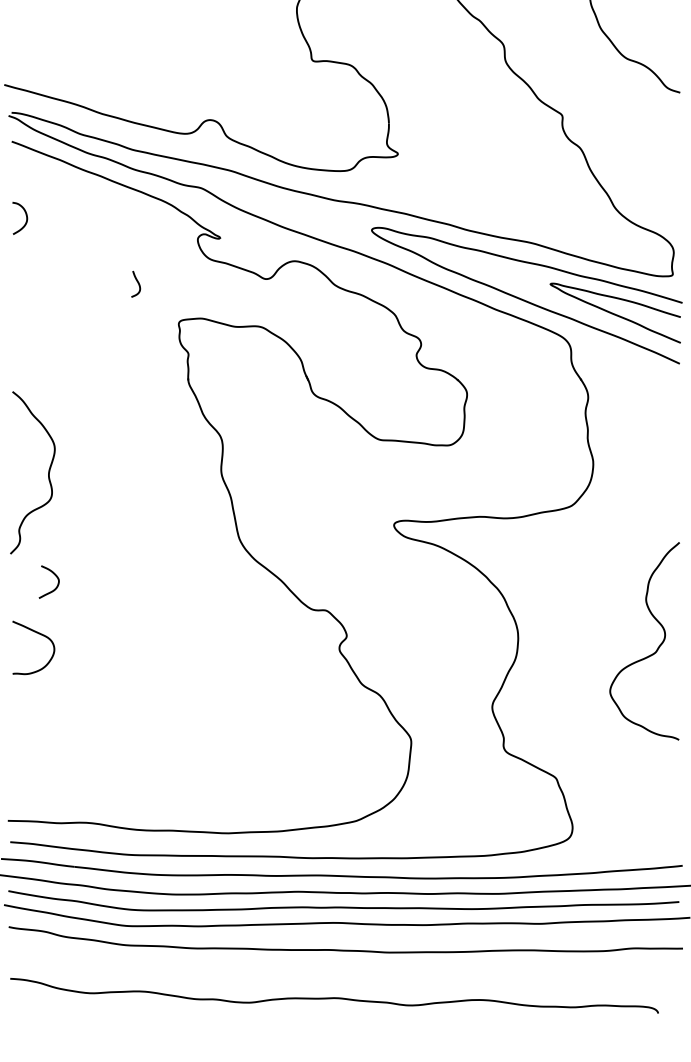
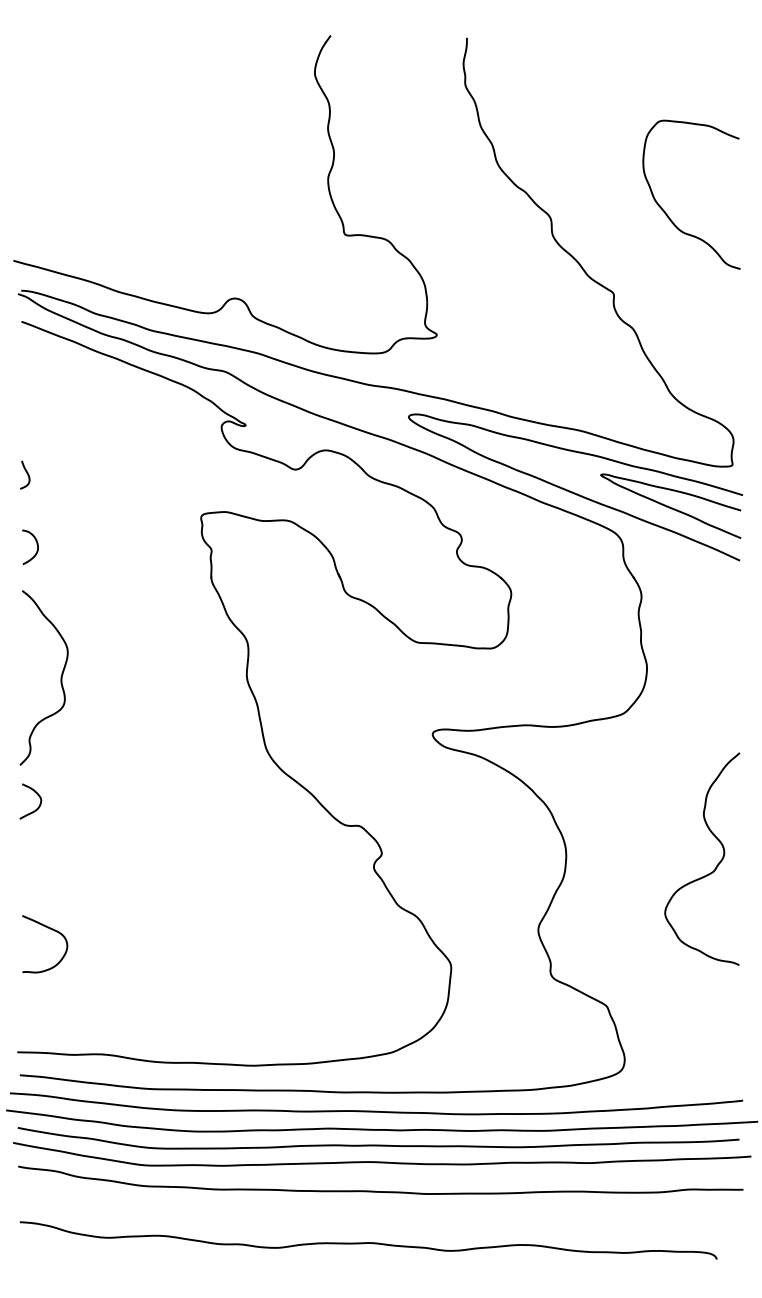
curve: (25, 215) -> (36, 544), moved
curve: (137, 282) -> (26, 473), moved
curve: (54, 575) -> (36, 794), moved
curve: (40, 635) -> (52, 930), moved

